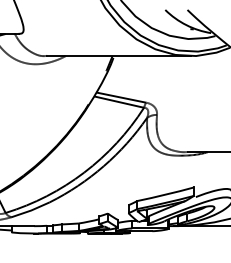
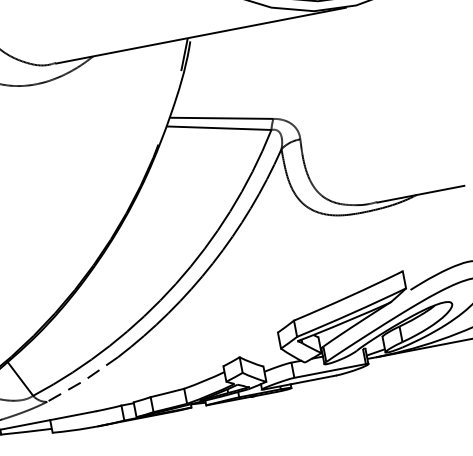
line: (31, 210) -> (84, 380), solid -> dashed

